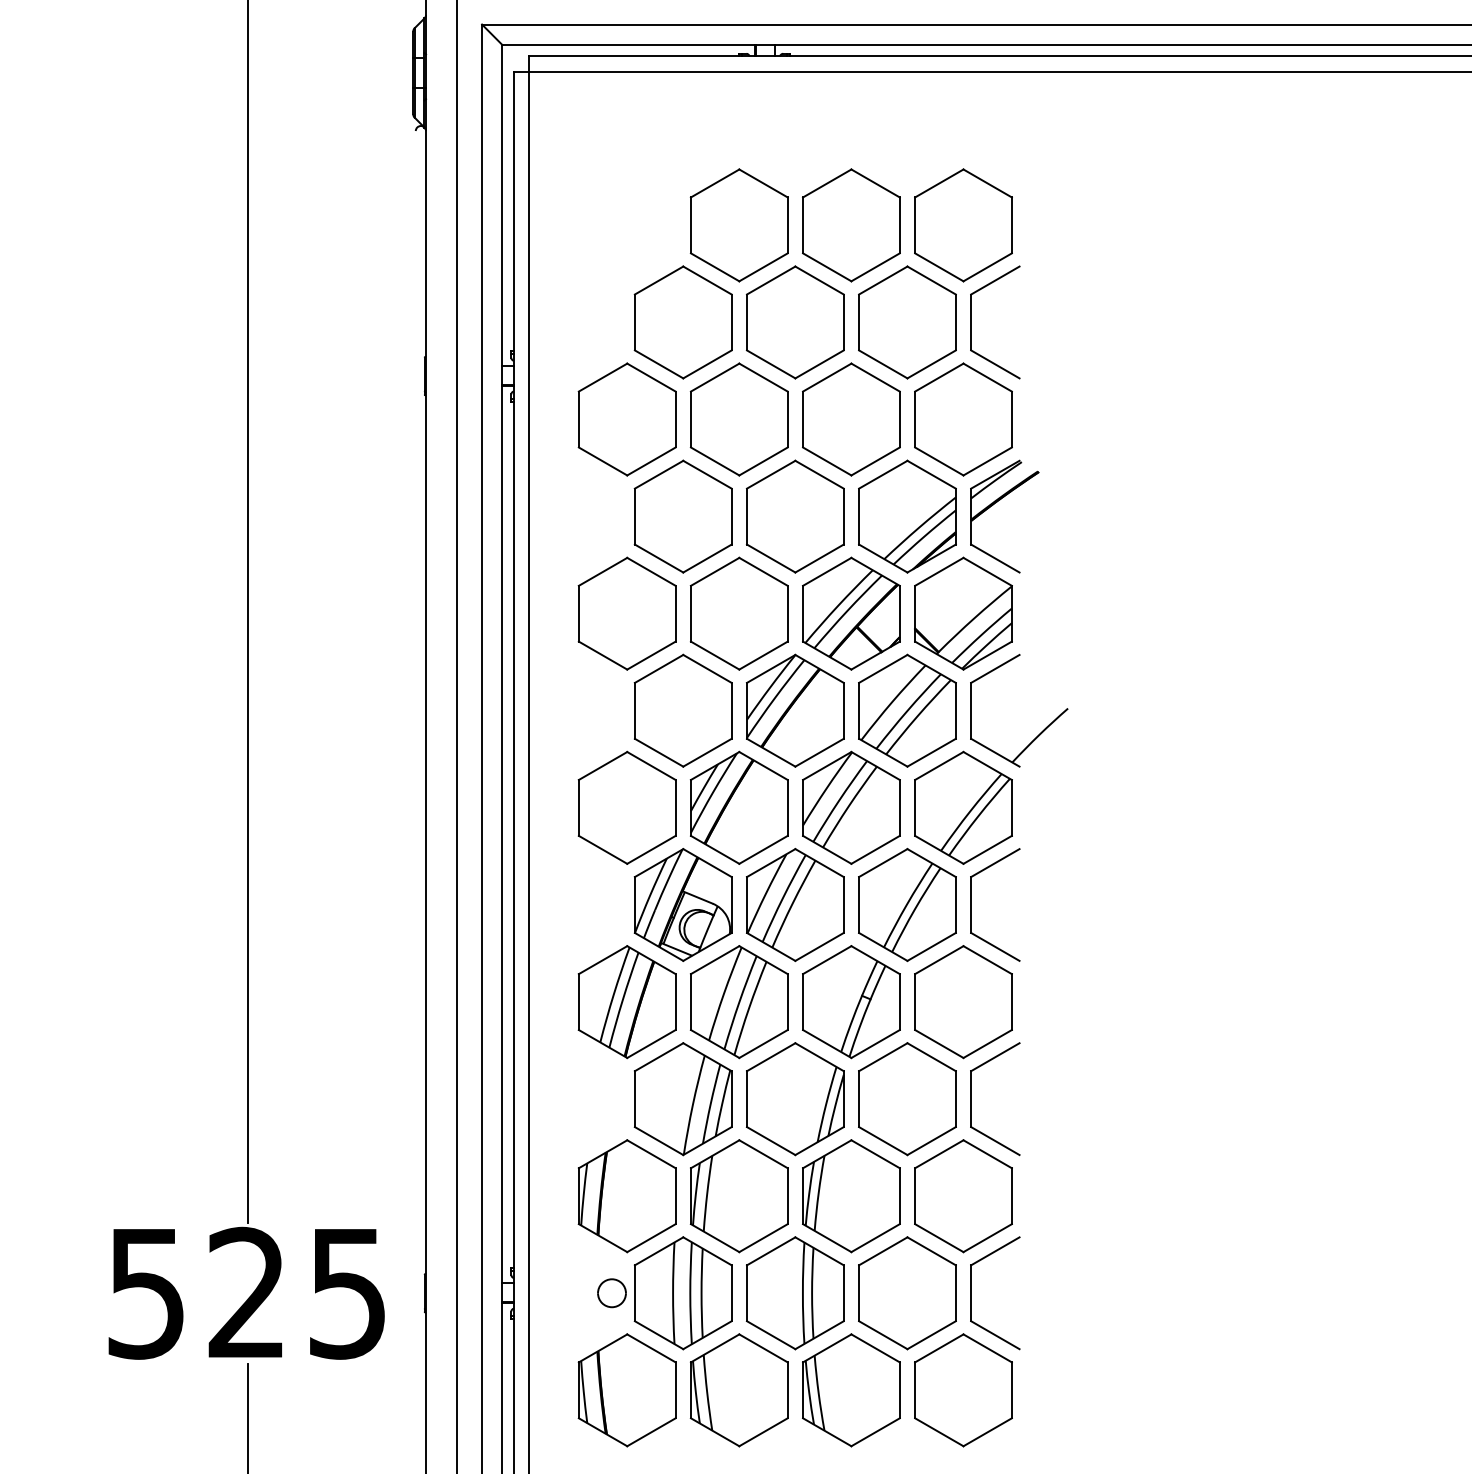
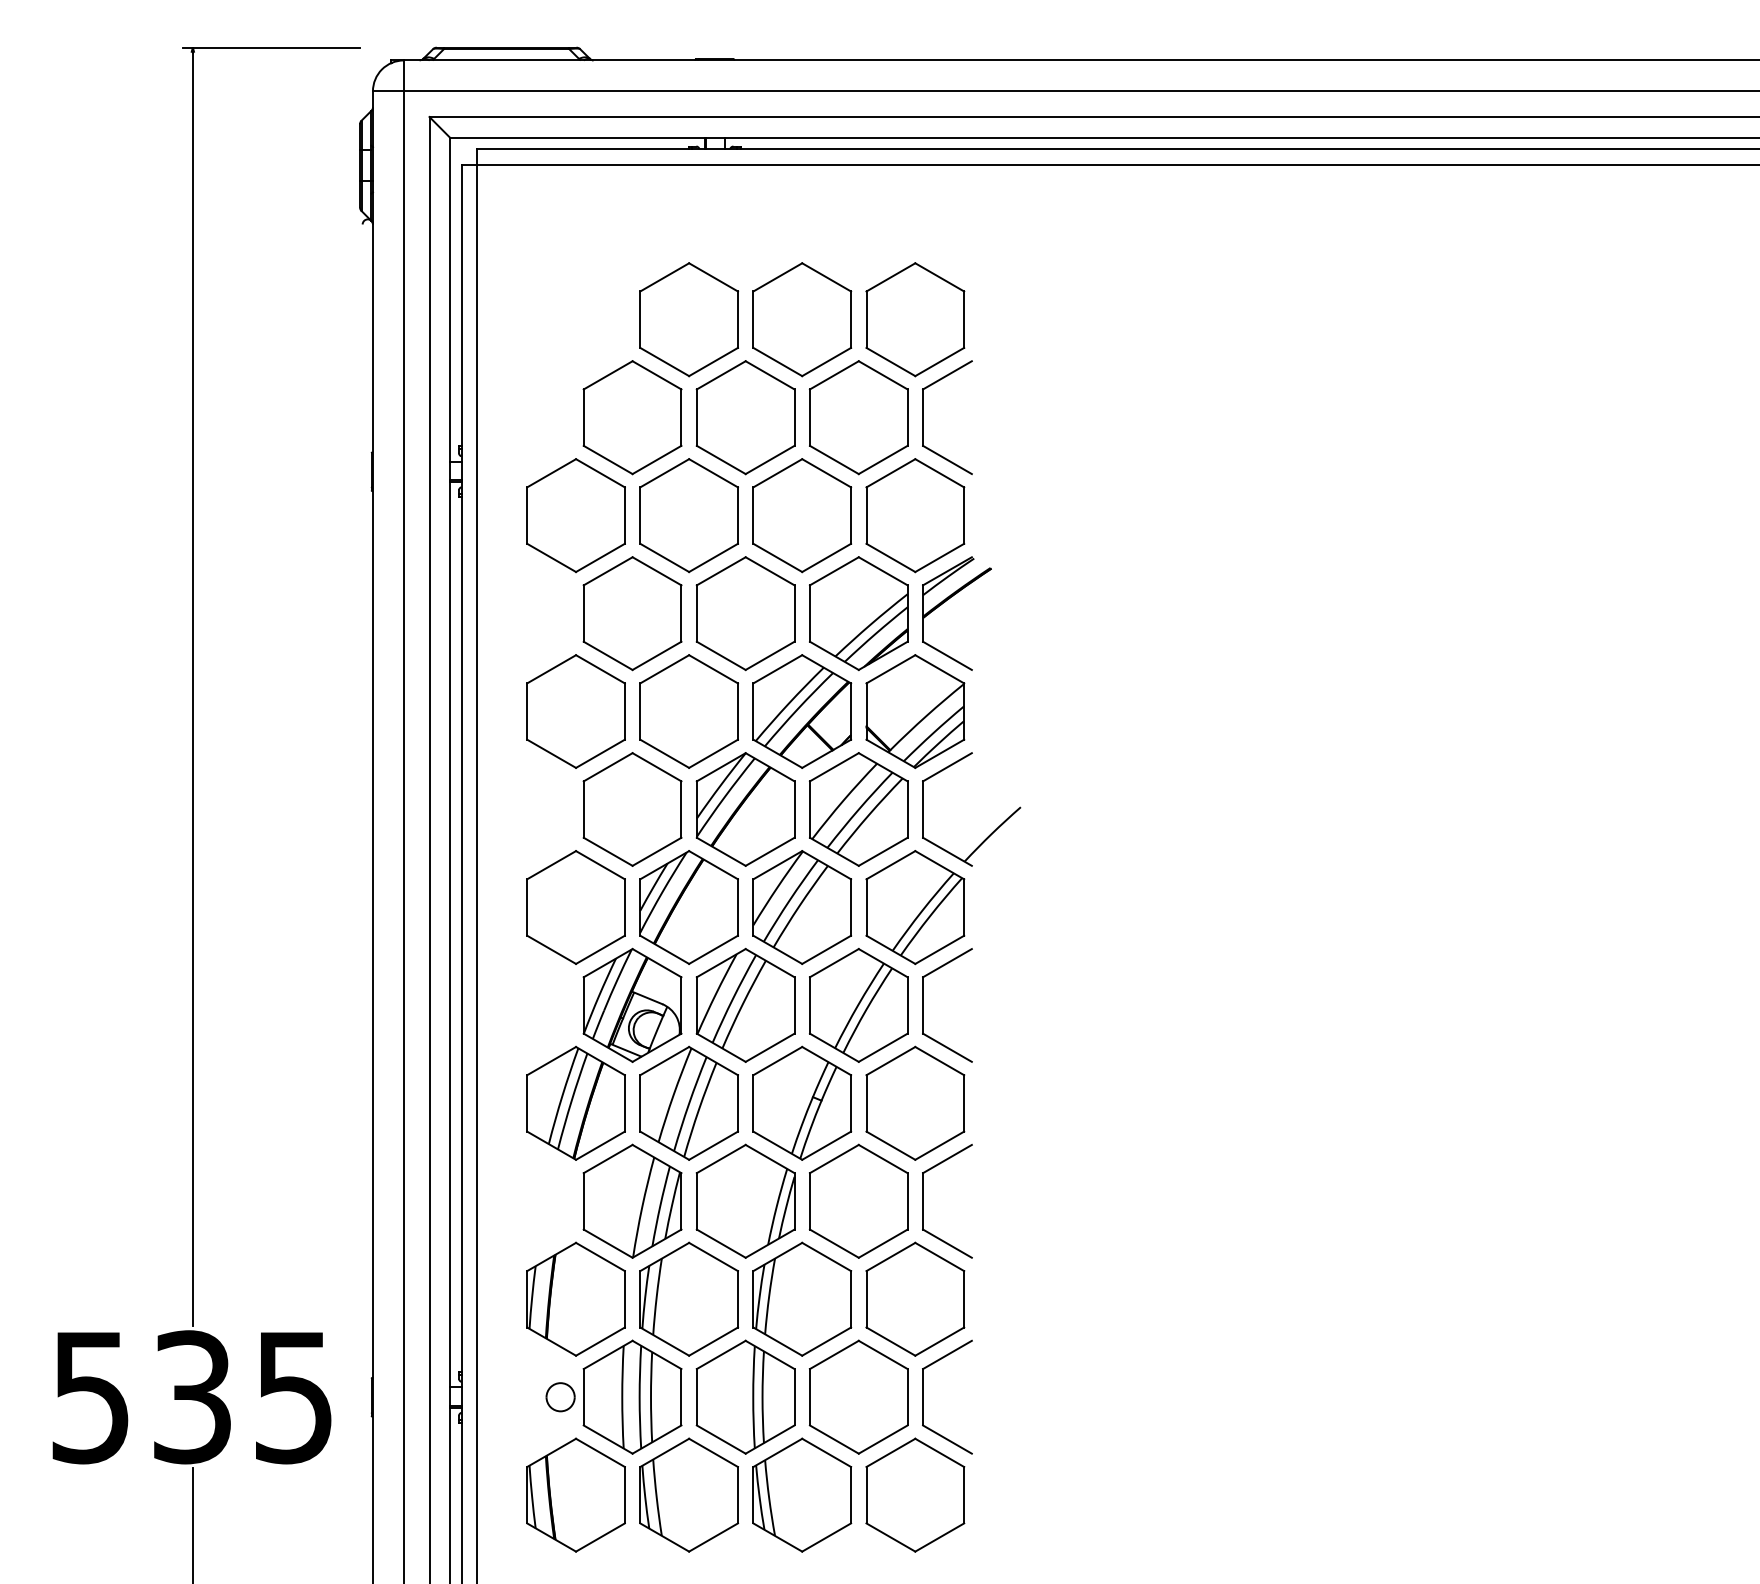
text: (246, 1293) -> (191, 1397), 525 -> 535

